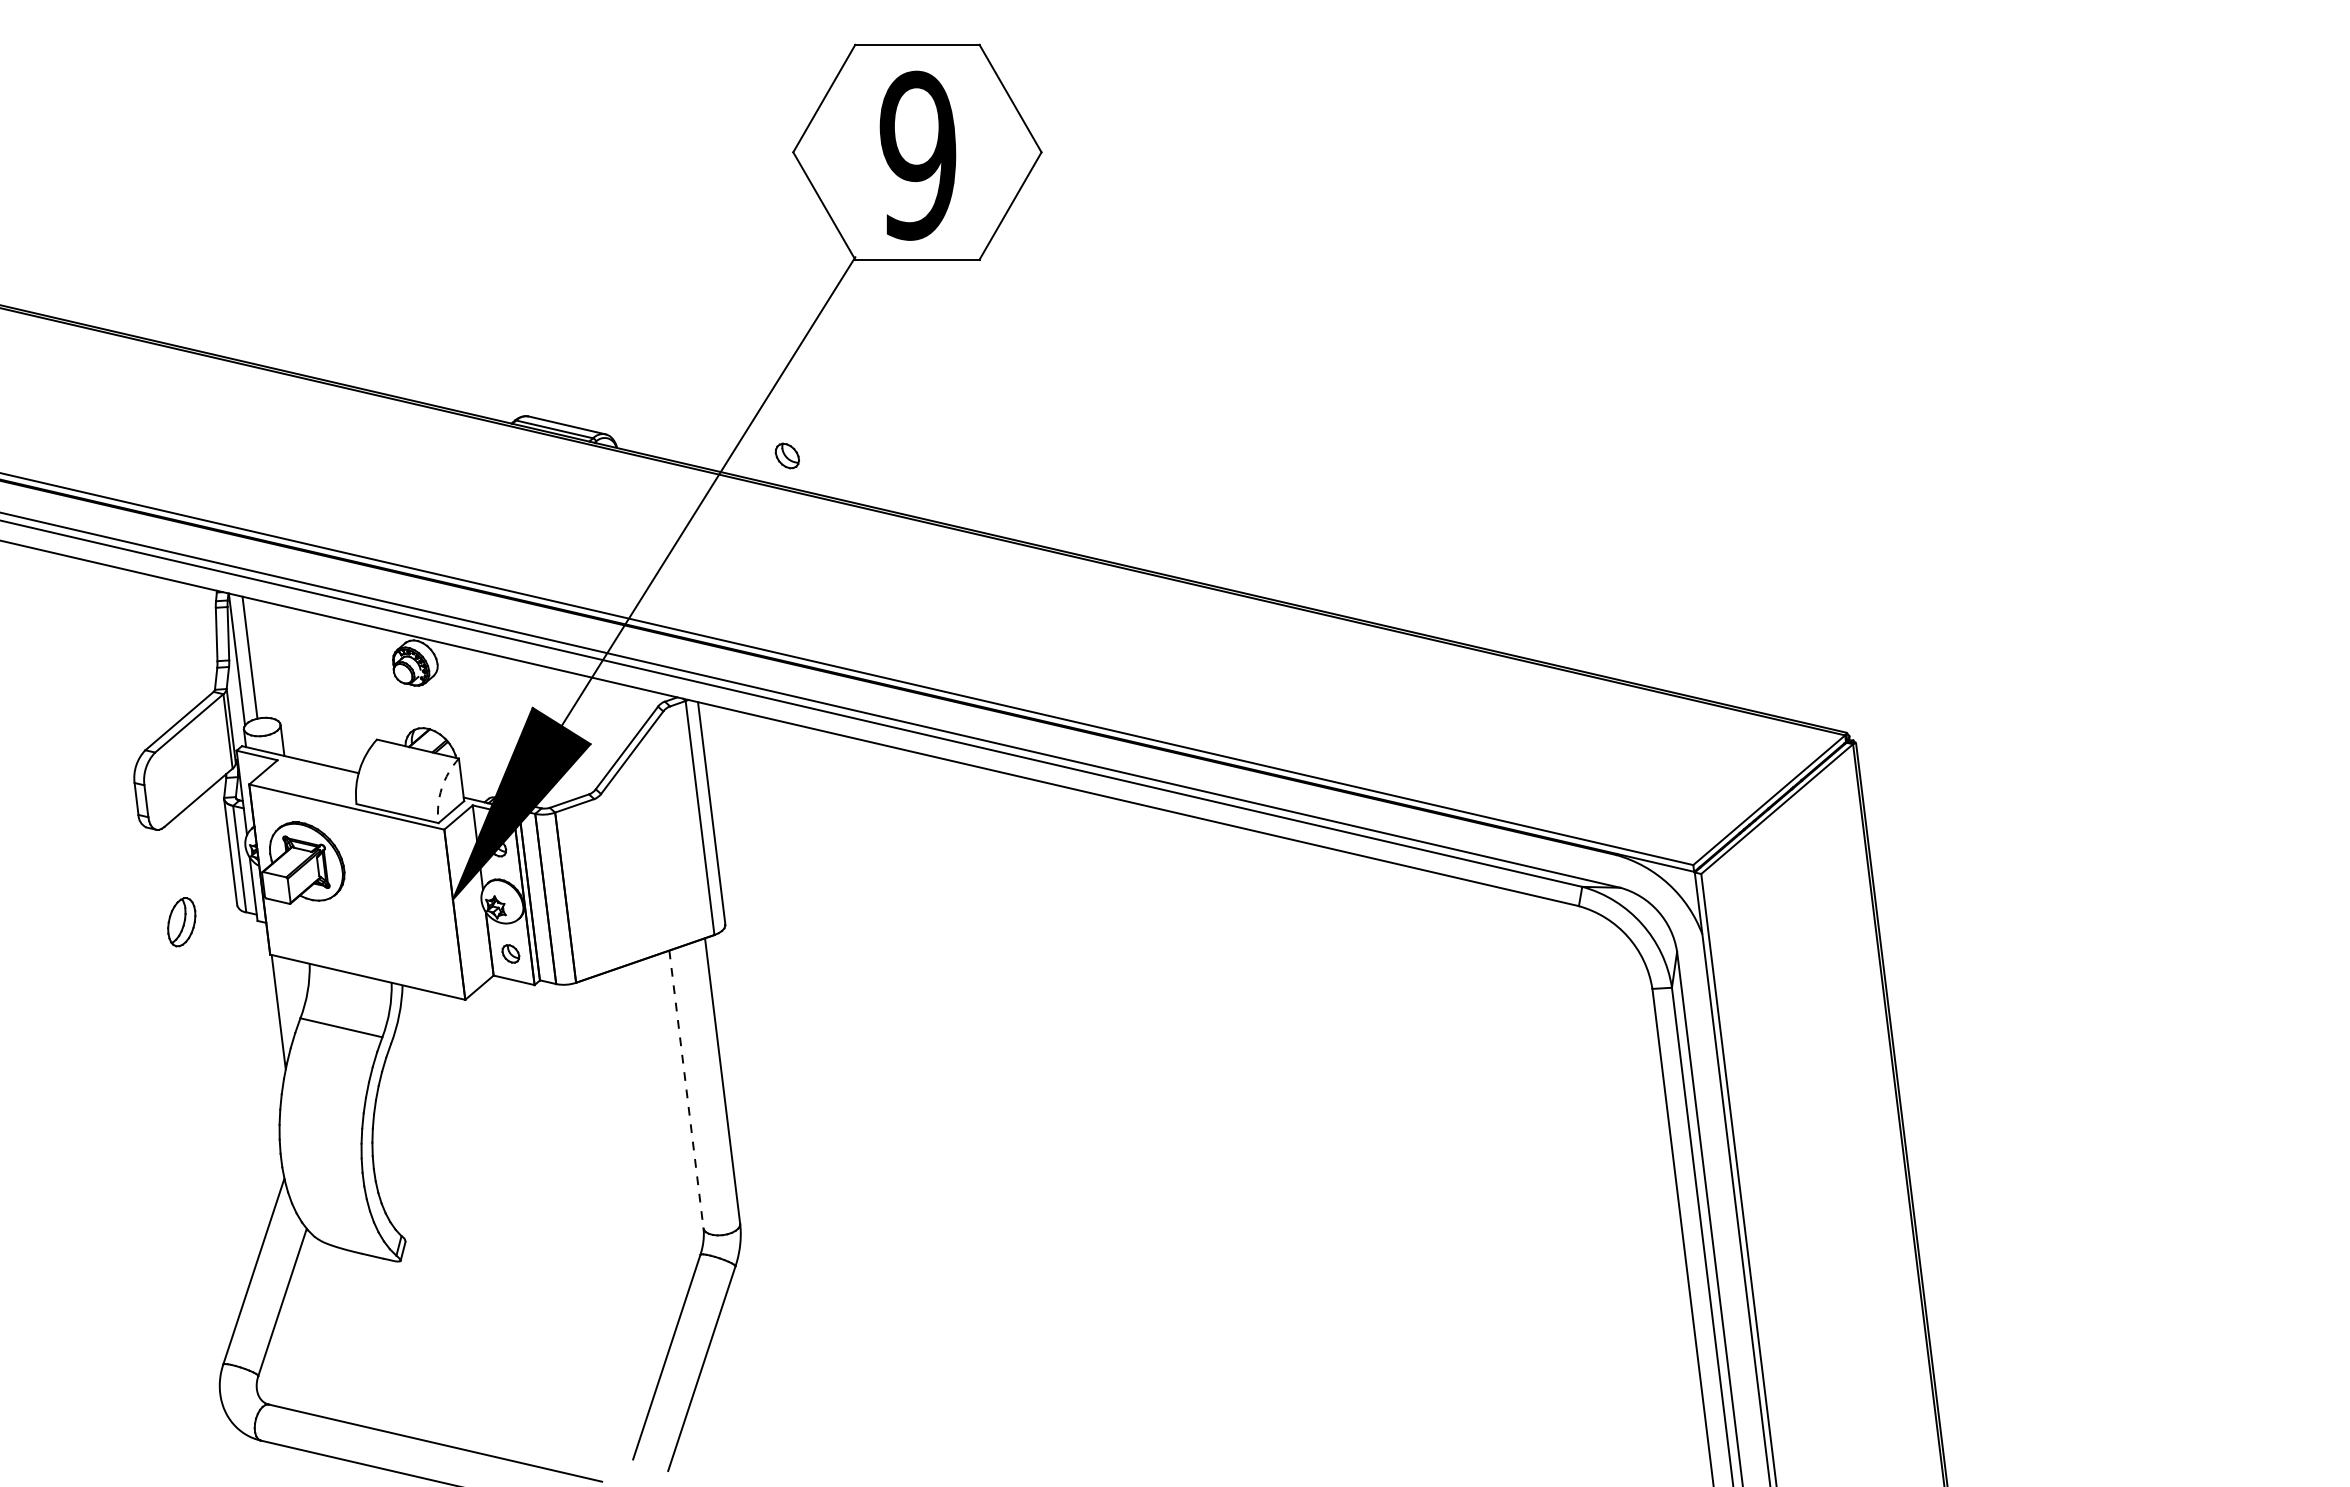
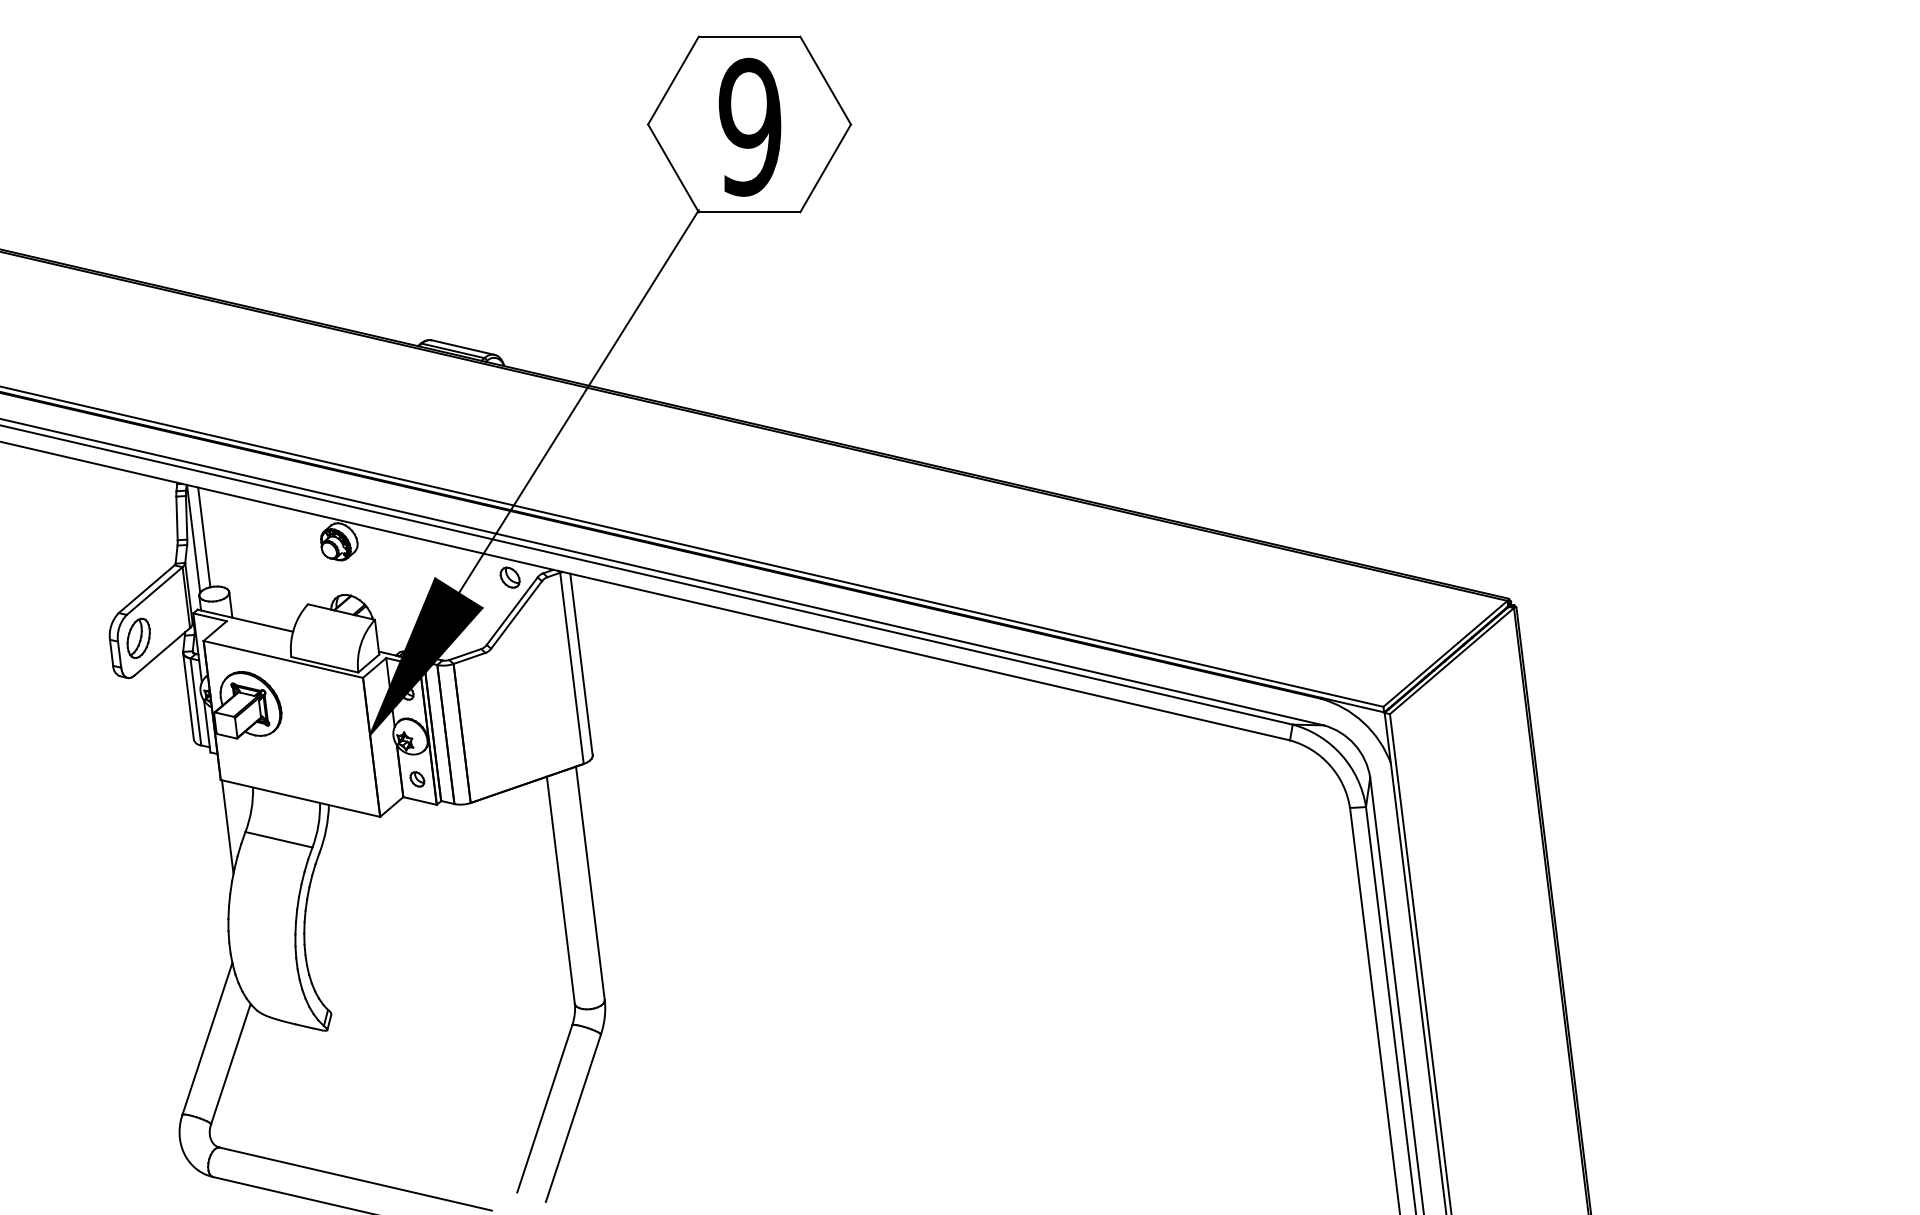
part: (786, 455) -> (509, 577), moved
arc: (441, 788) -> (360, 644), dashed -> solid
part: (181, 922) -> (138, 638), moved
line: (686, 1089) -> (560, 890), dashed -> solid

